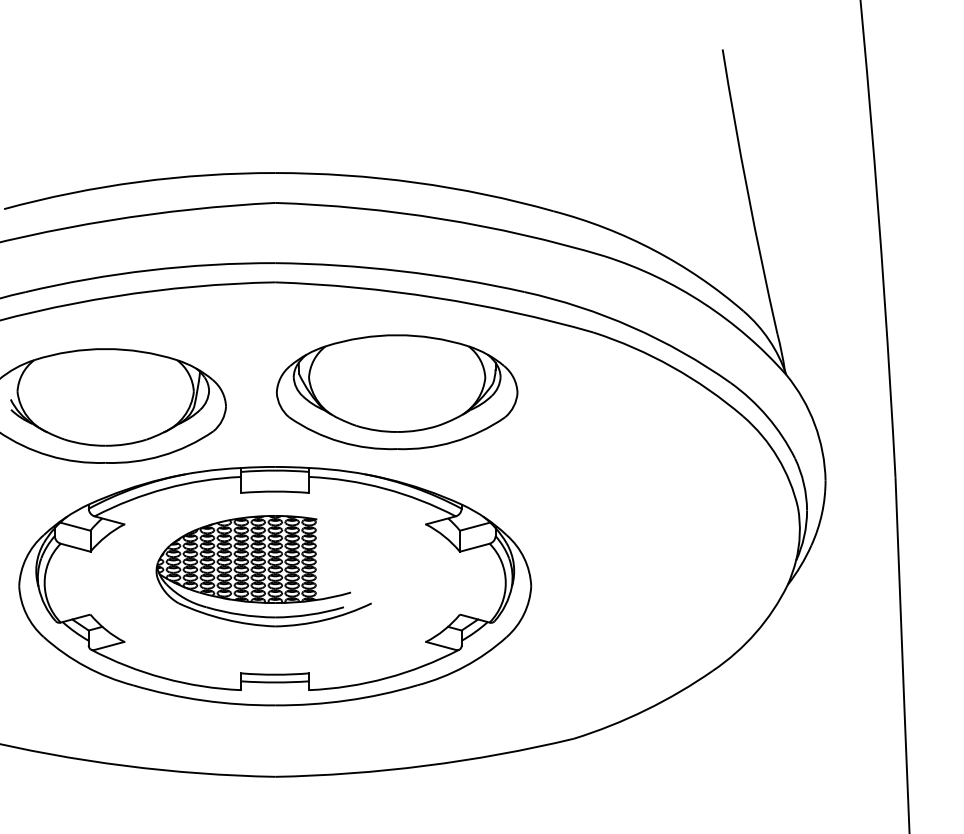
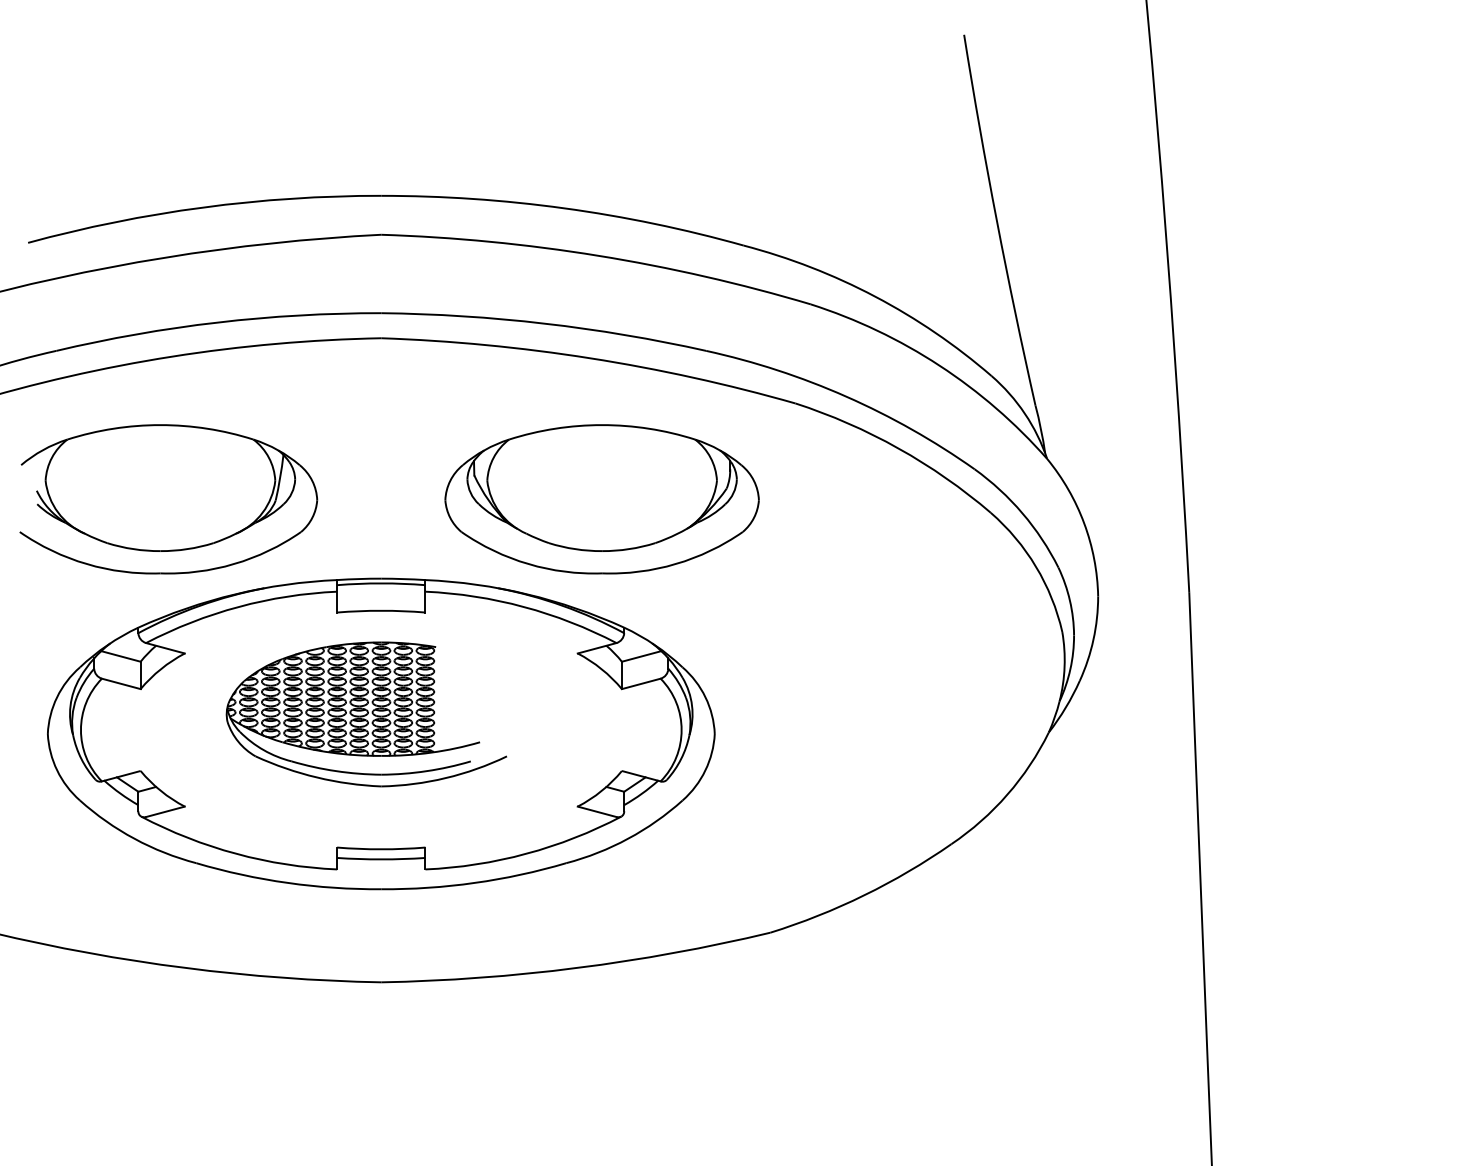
part: (396, 392) -> (601, 499), moved

